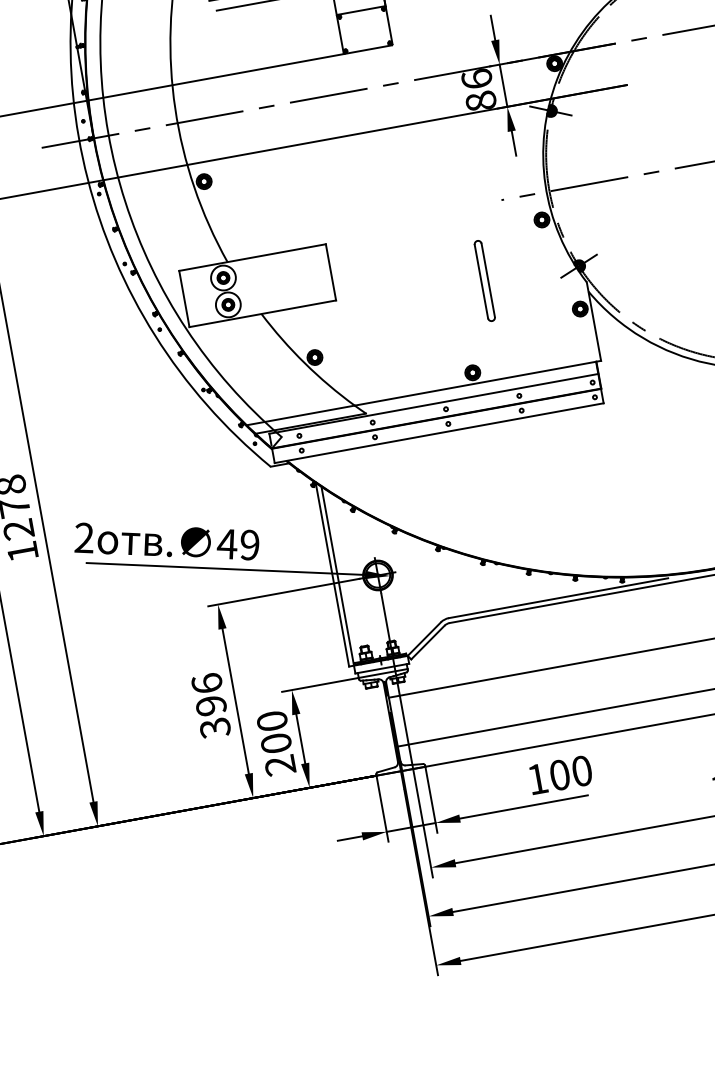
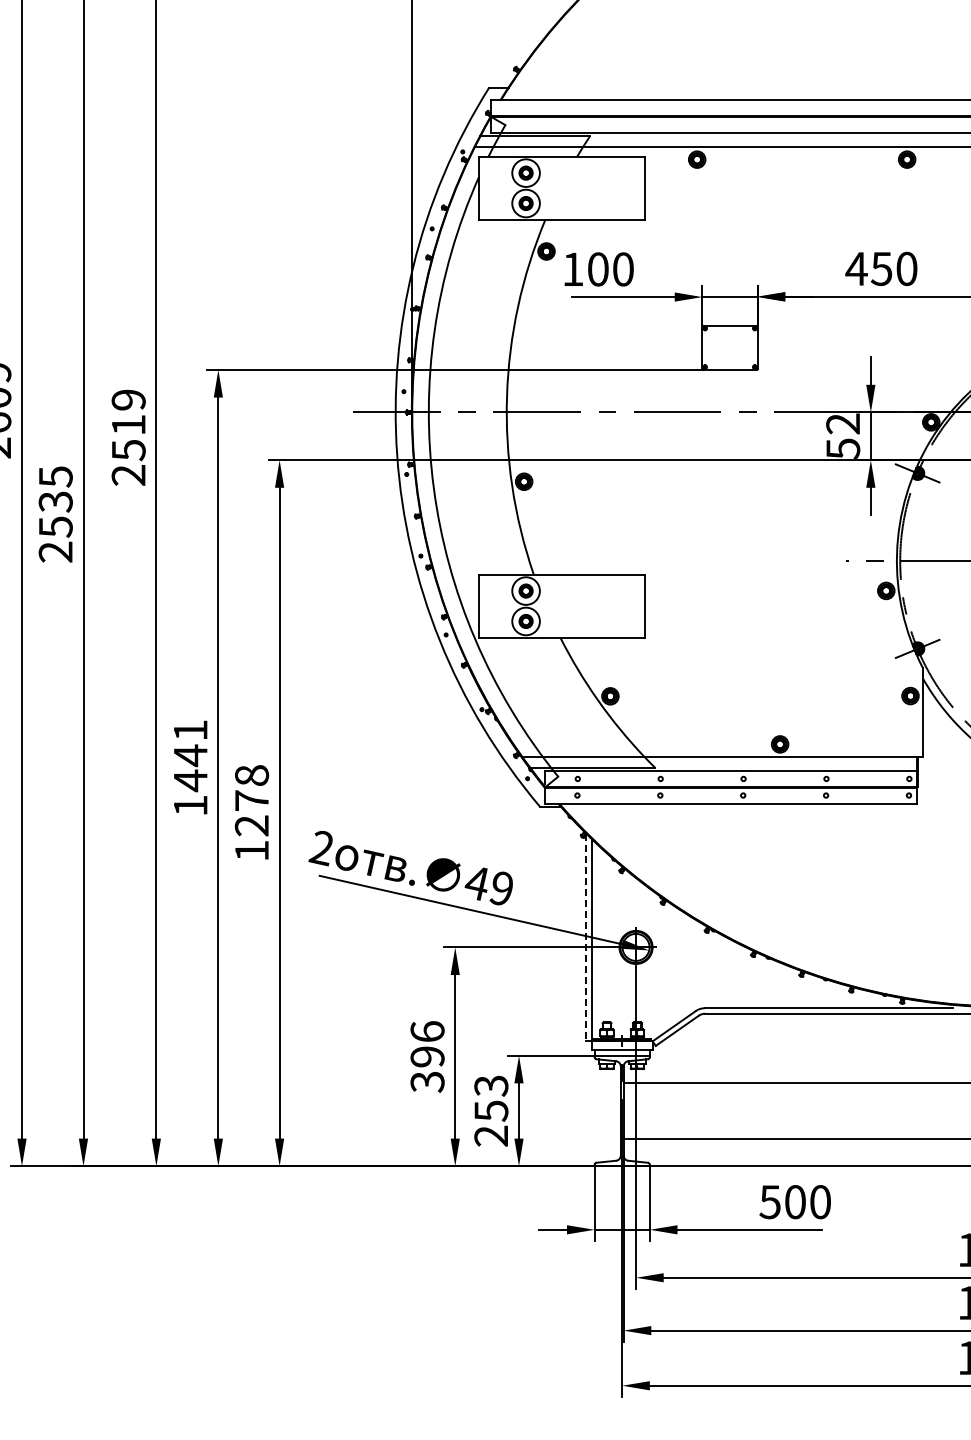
text: (479, 89) -> (843, 435), 86 -> 52
part: (484, 281) -> (811, 646), removed
line: (332, 574) -> (586, 937), solid -> dashed
text: (274, 732) -> (491, 1098), 200 -> 253
text: (537, 779) -> (769, 1202), 100 -> 500

